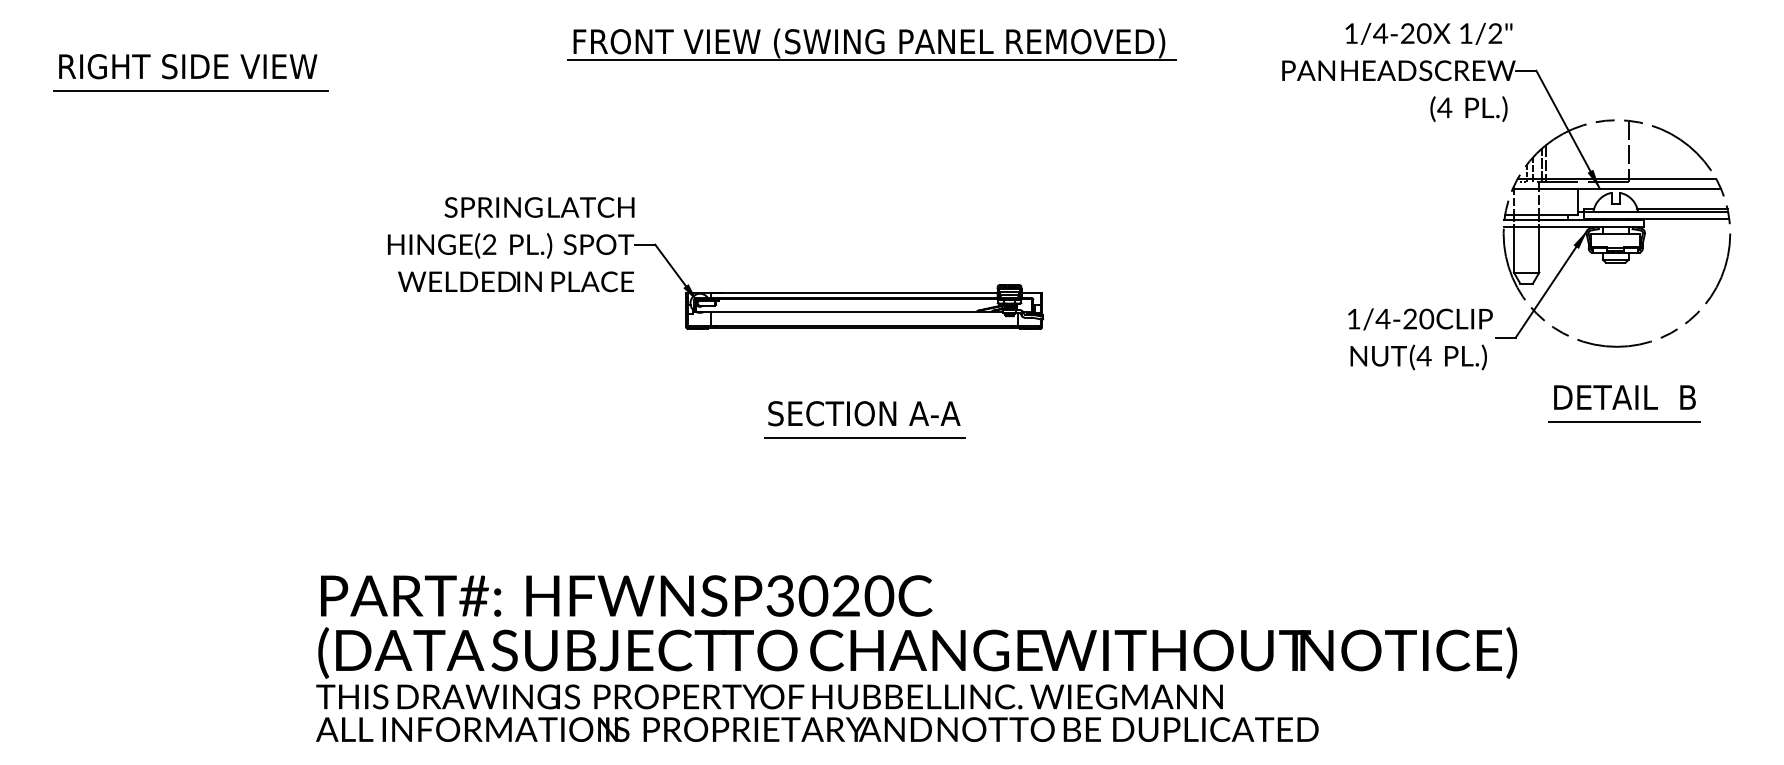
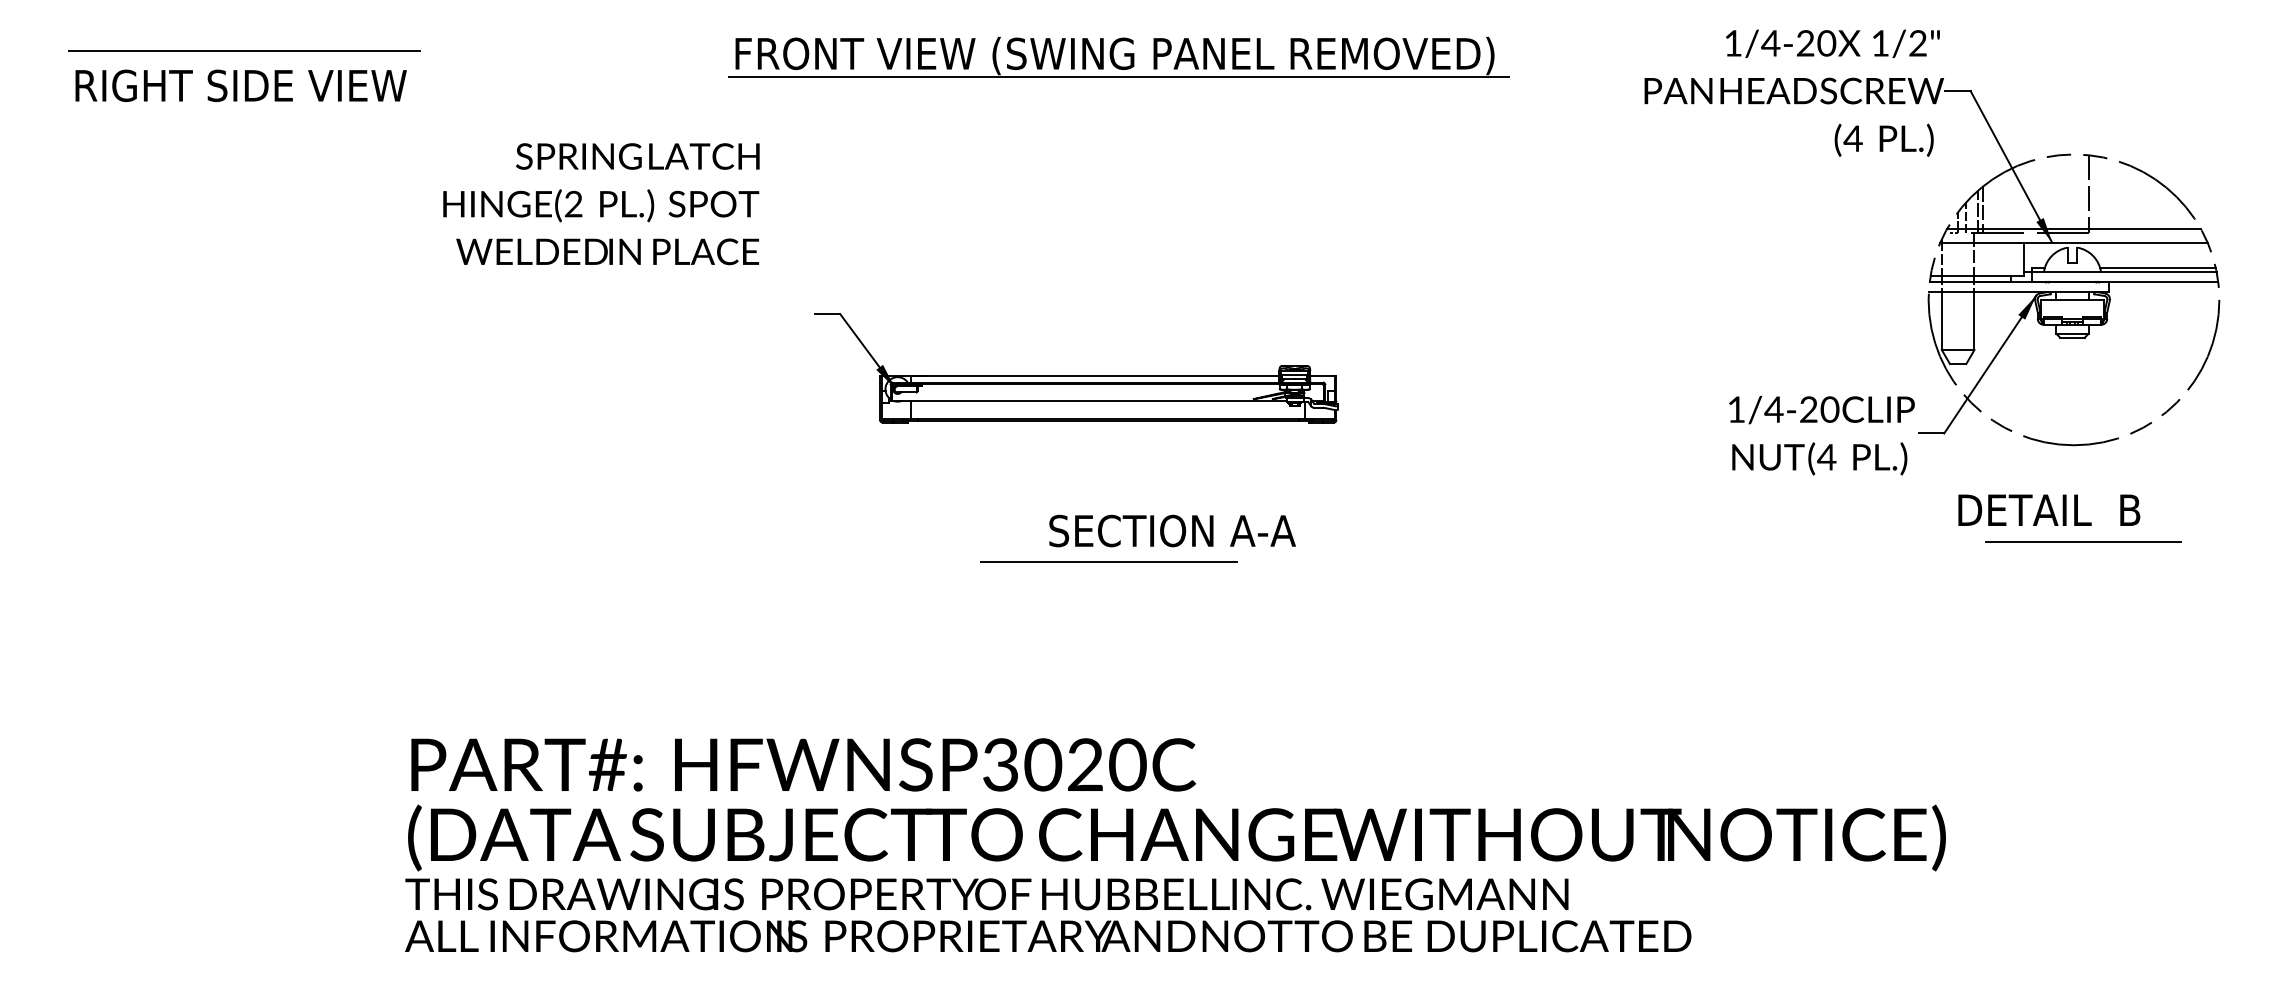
line: (190, 90) -> (244, 50), moved
text: (511, 244) -> (601, 204), moved
text: (1625, 396) -> (2049, 509), moved
text: (864, 413) -> (1172, 530), moved

